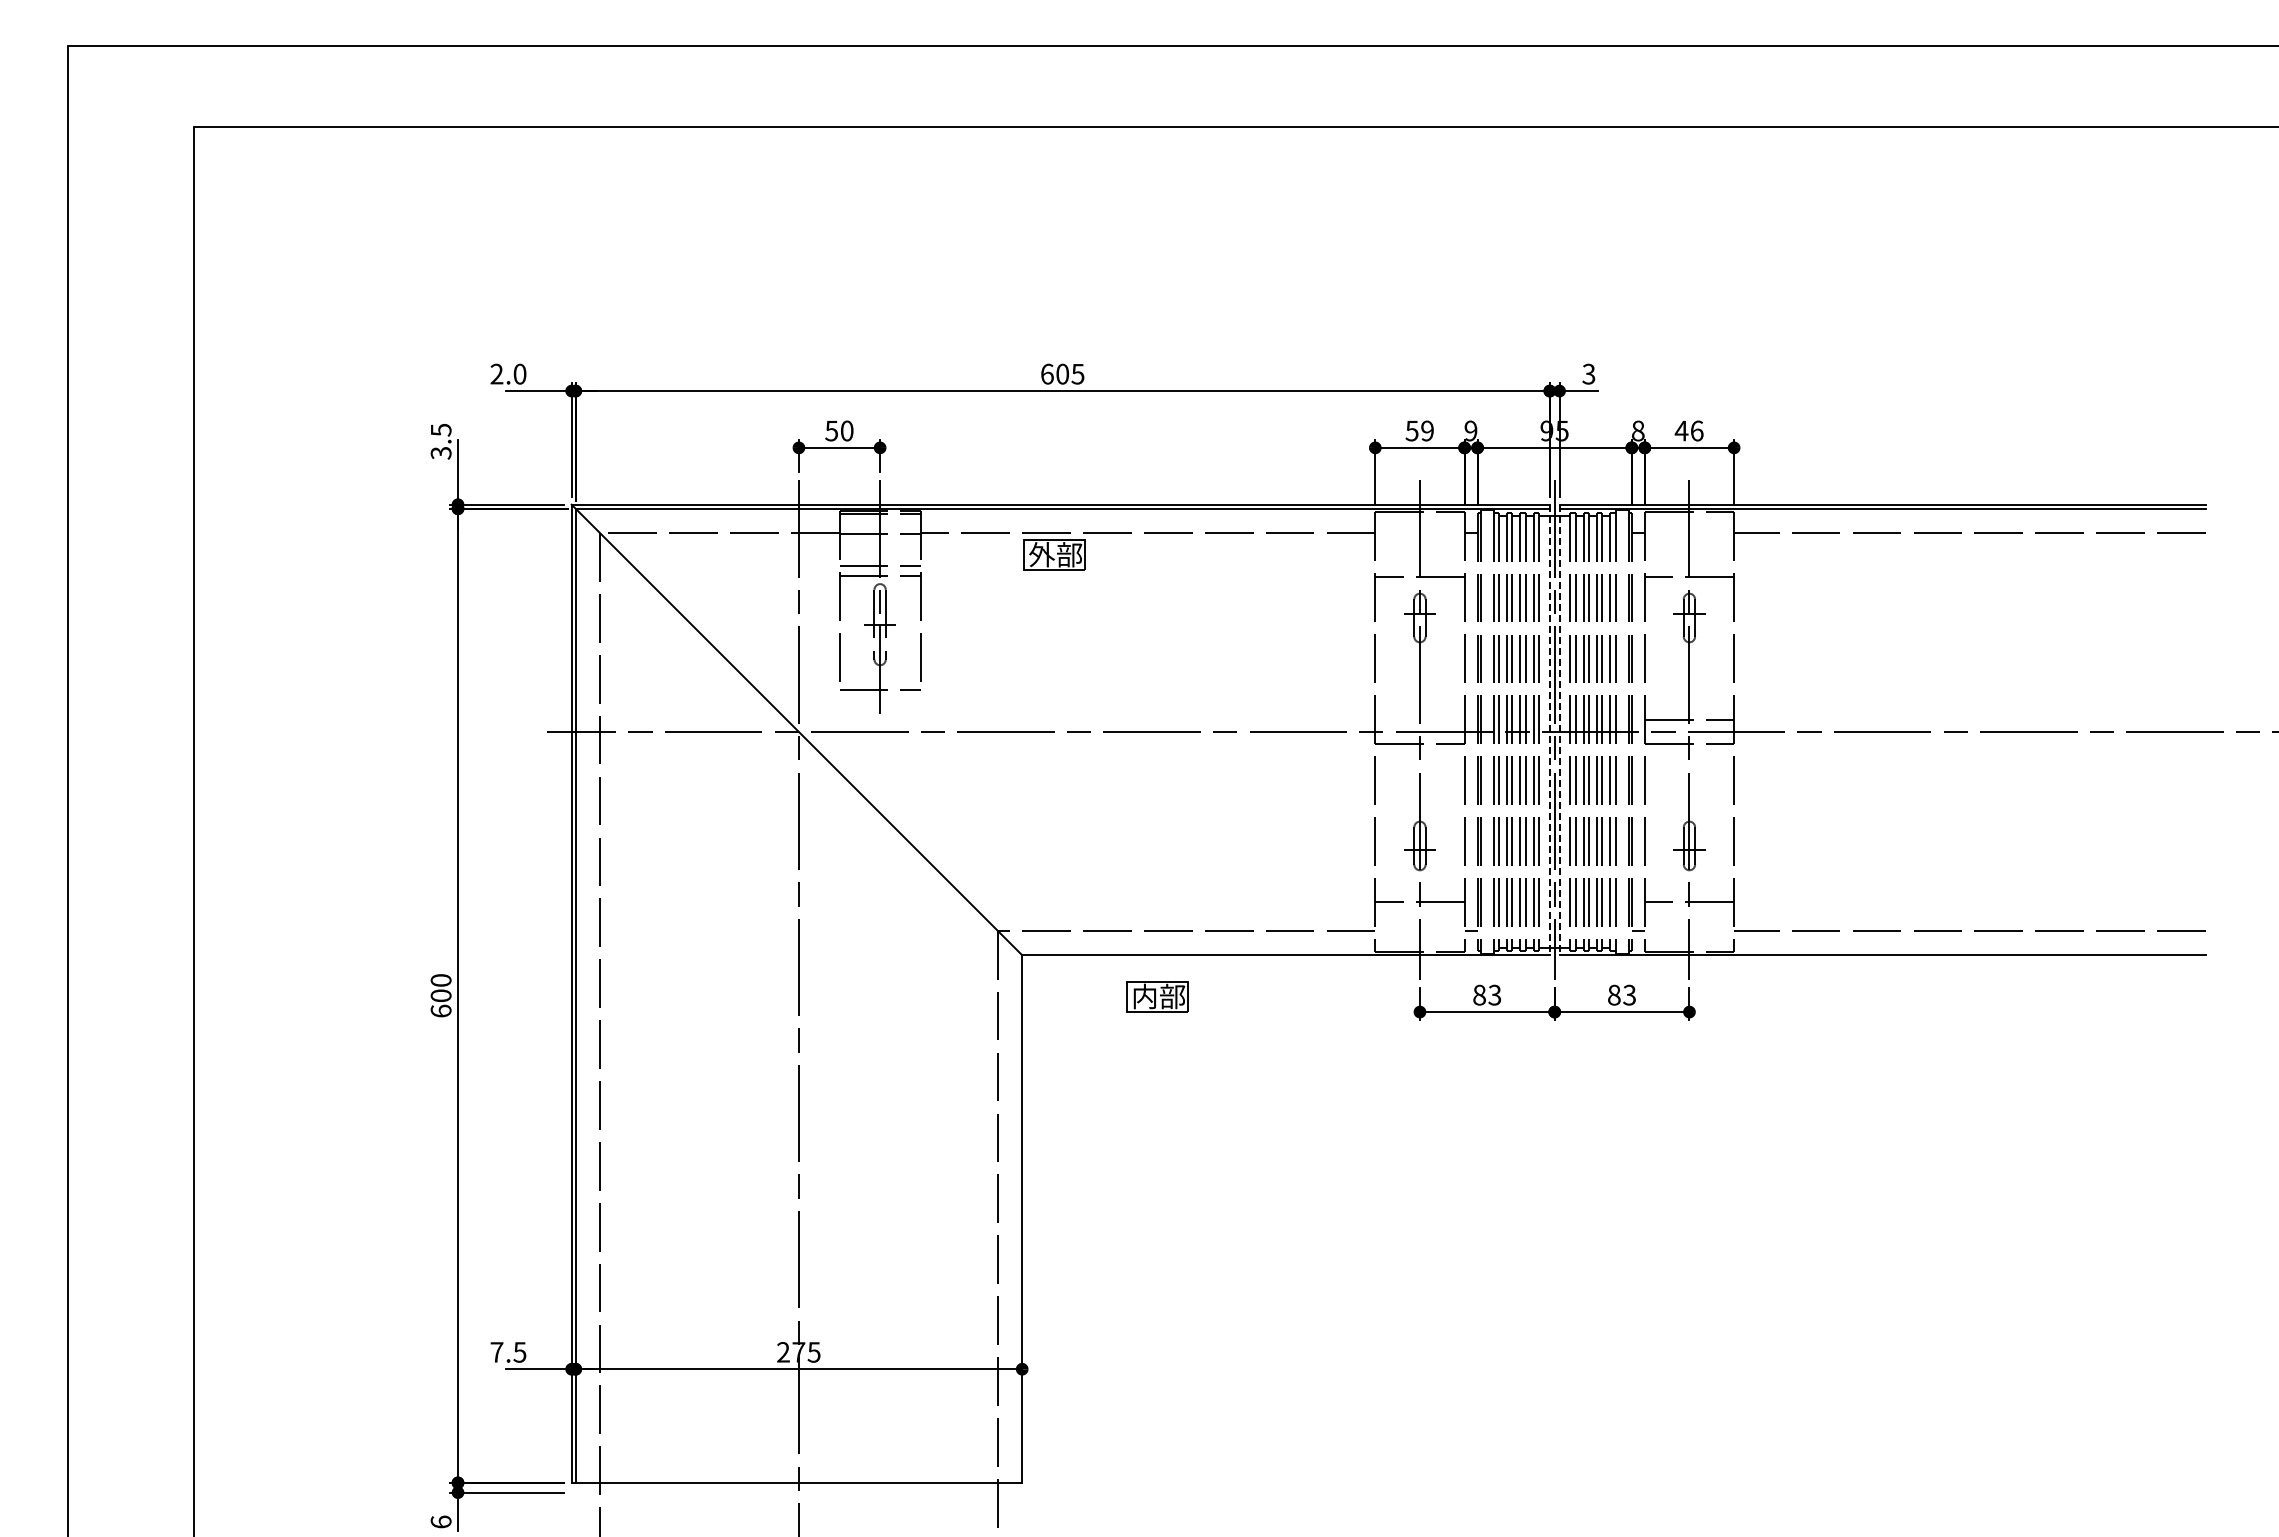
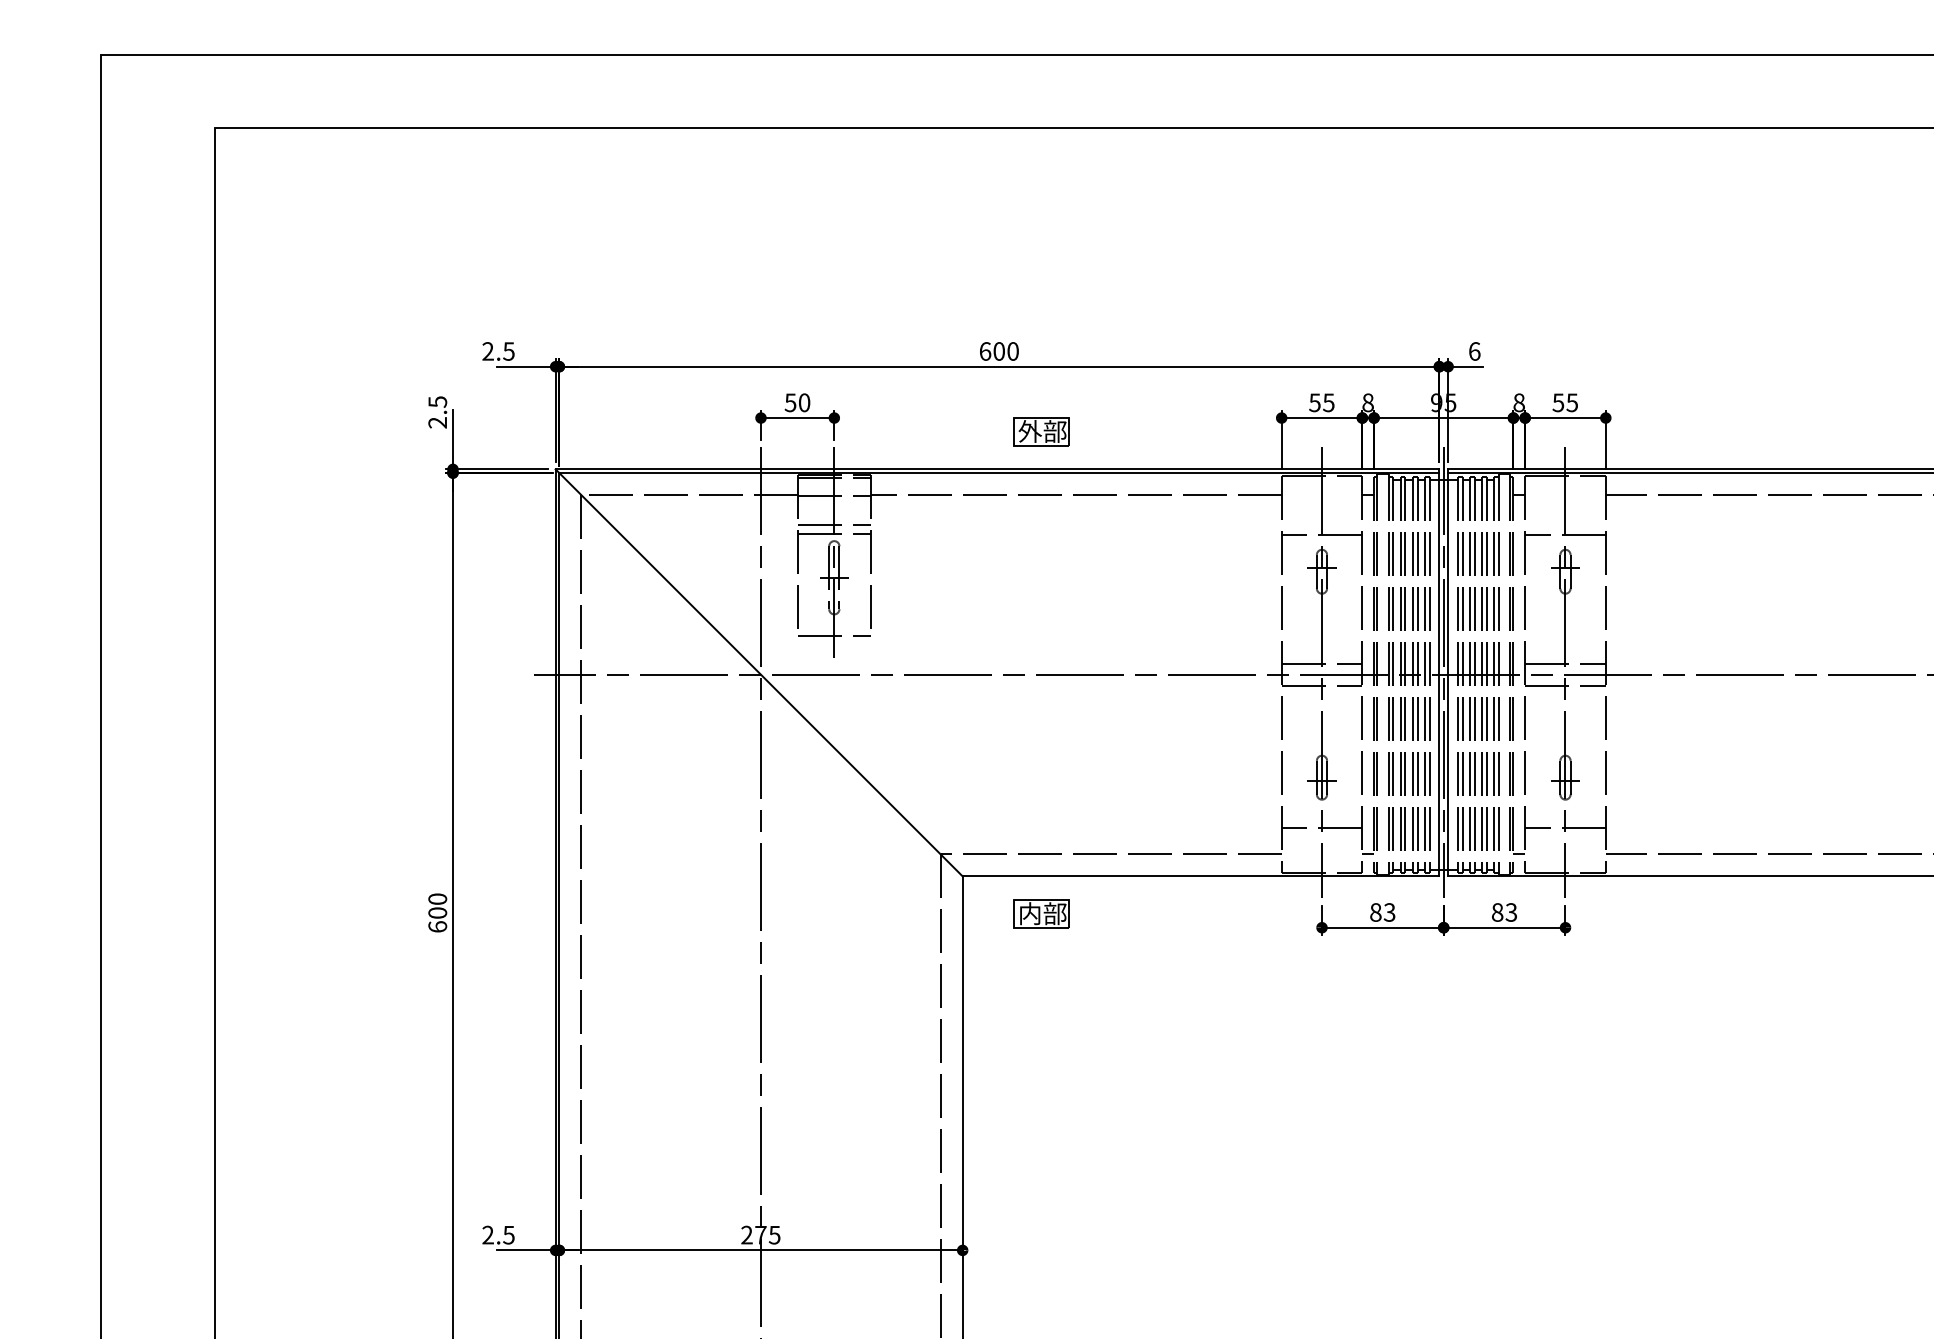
text: (519, 373) -> (508, 350), 2.0 -> 2.5
text: (1077, 373) -> (1012, 350), 605 -> 600
text: (1588, 373) -> (1474, 350), 3 -> 6
text: (1427, 430) -> (1328, 402), 59 -> 55
text: (1470, 430) -> (1367, 402), 9 -> 8
text: (1688, 430) -> (1564, 402), 46 -> 55
text: (441, 452) -> (438, 422), 3.5 -> 2.5
part: (1054, 554) -> (1041, 431), moved
line: (1419, 719) -> (1321, 663), added
line: (1549, 730) -> (1439, 673), dashed -> solid
line: (1559, 730) -> (1448, 673), dashed -> solid
part: (1157, 996) -> (1041, 913), moved
text: (496, 1352) -> (487, 1235), 7.5 -> 2.5

